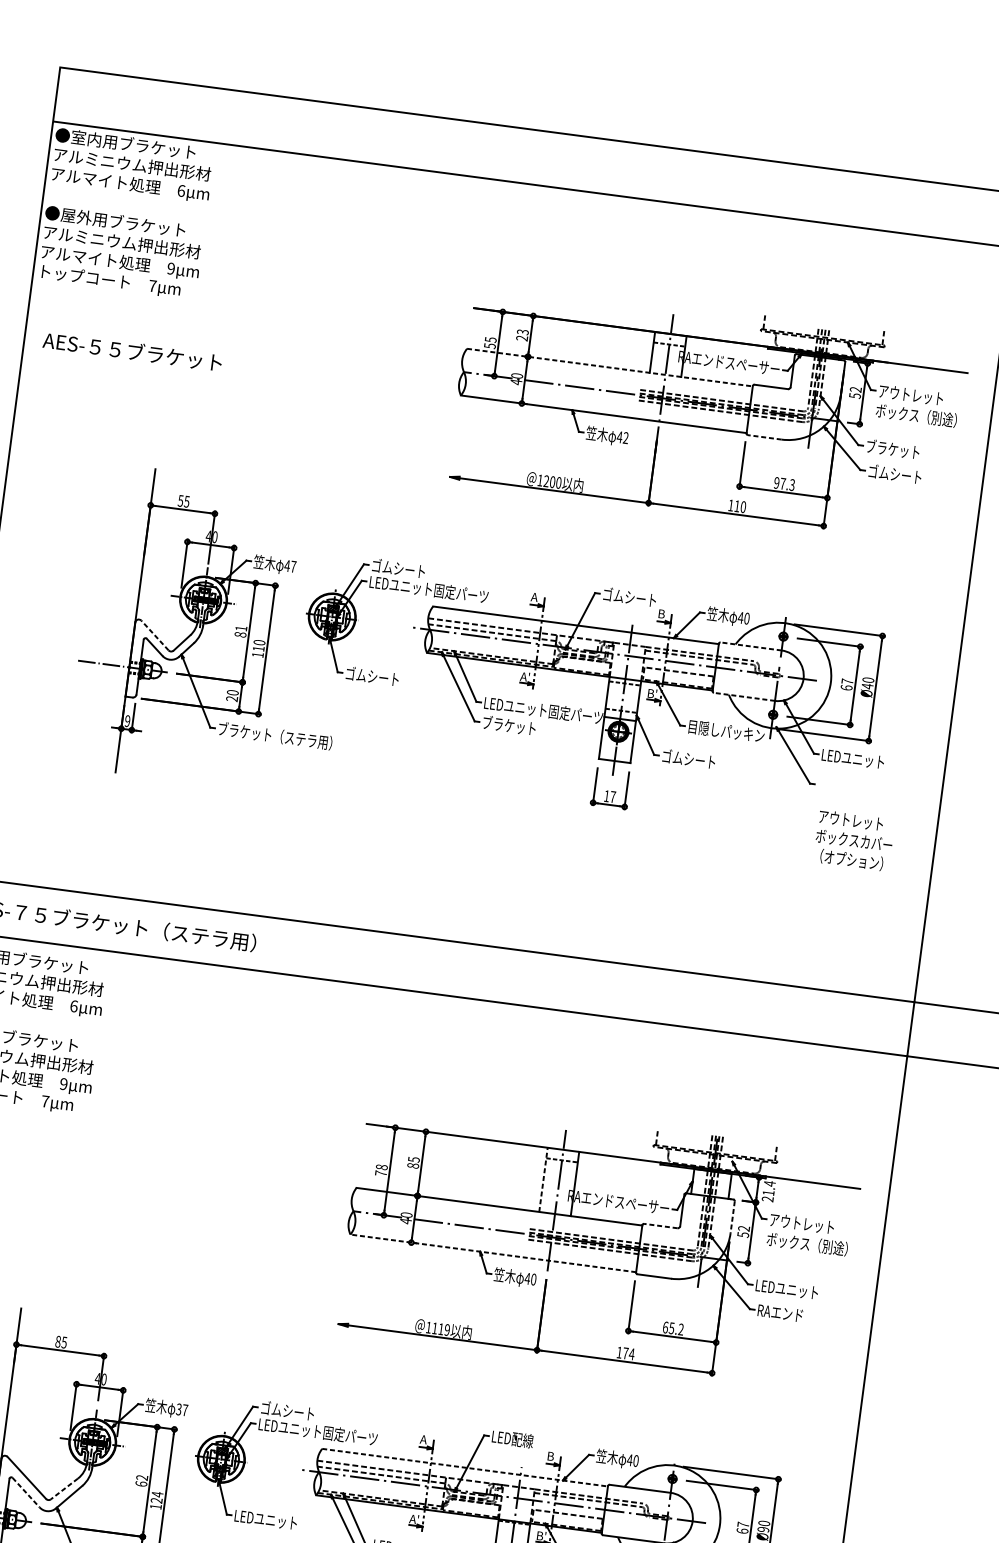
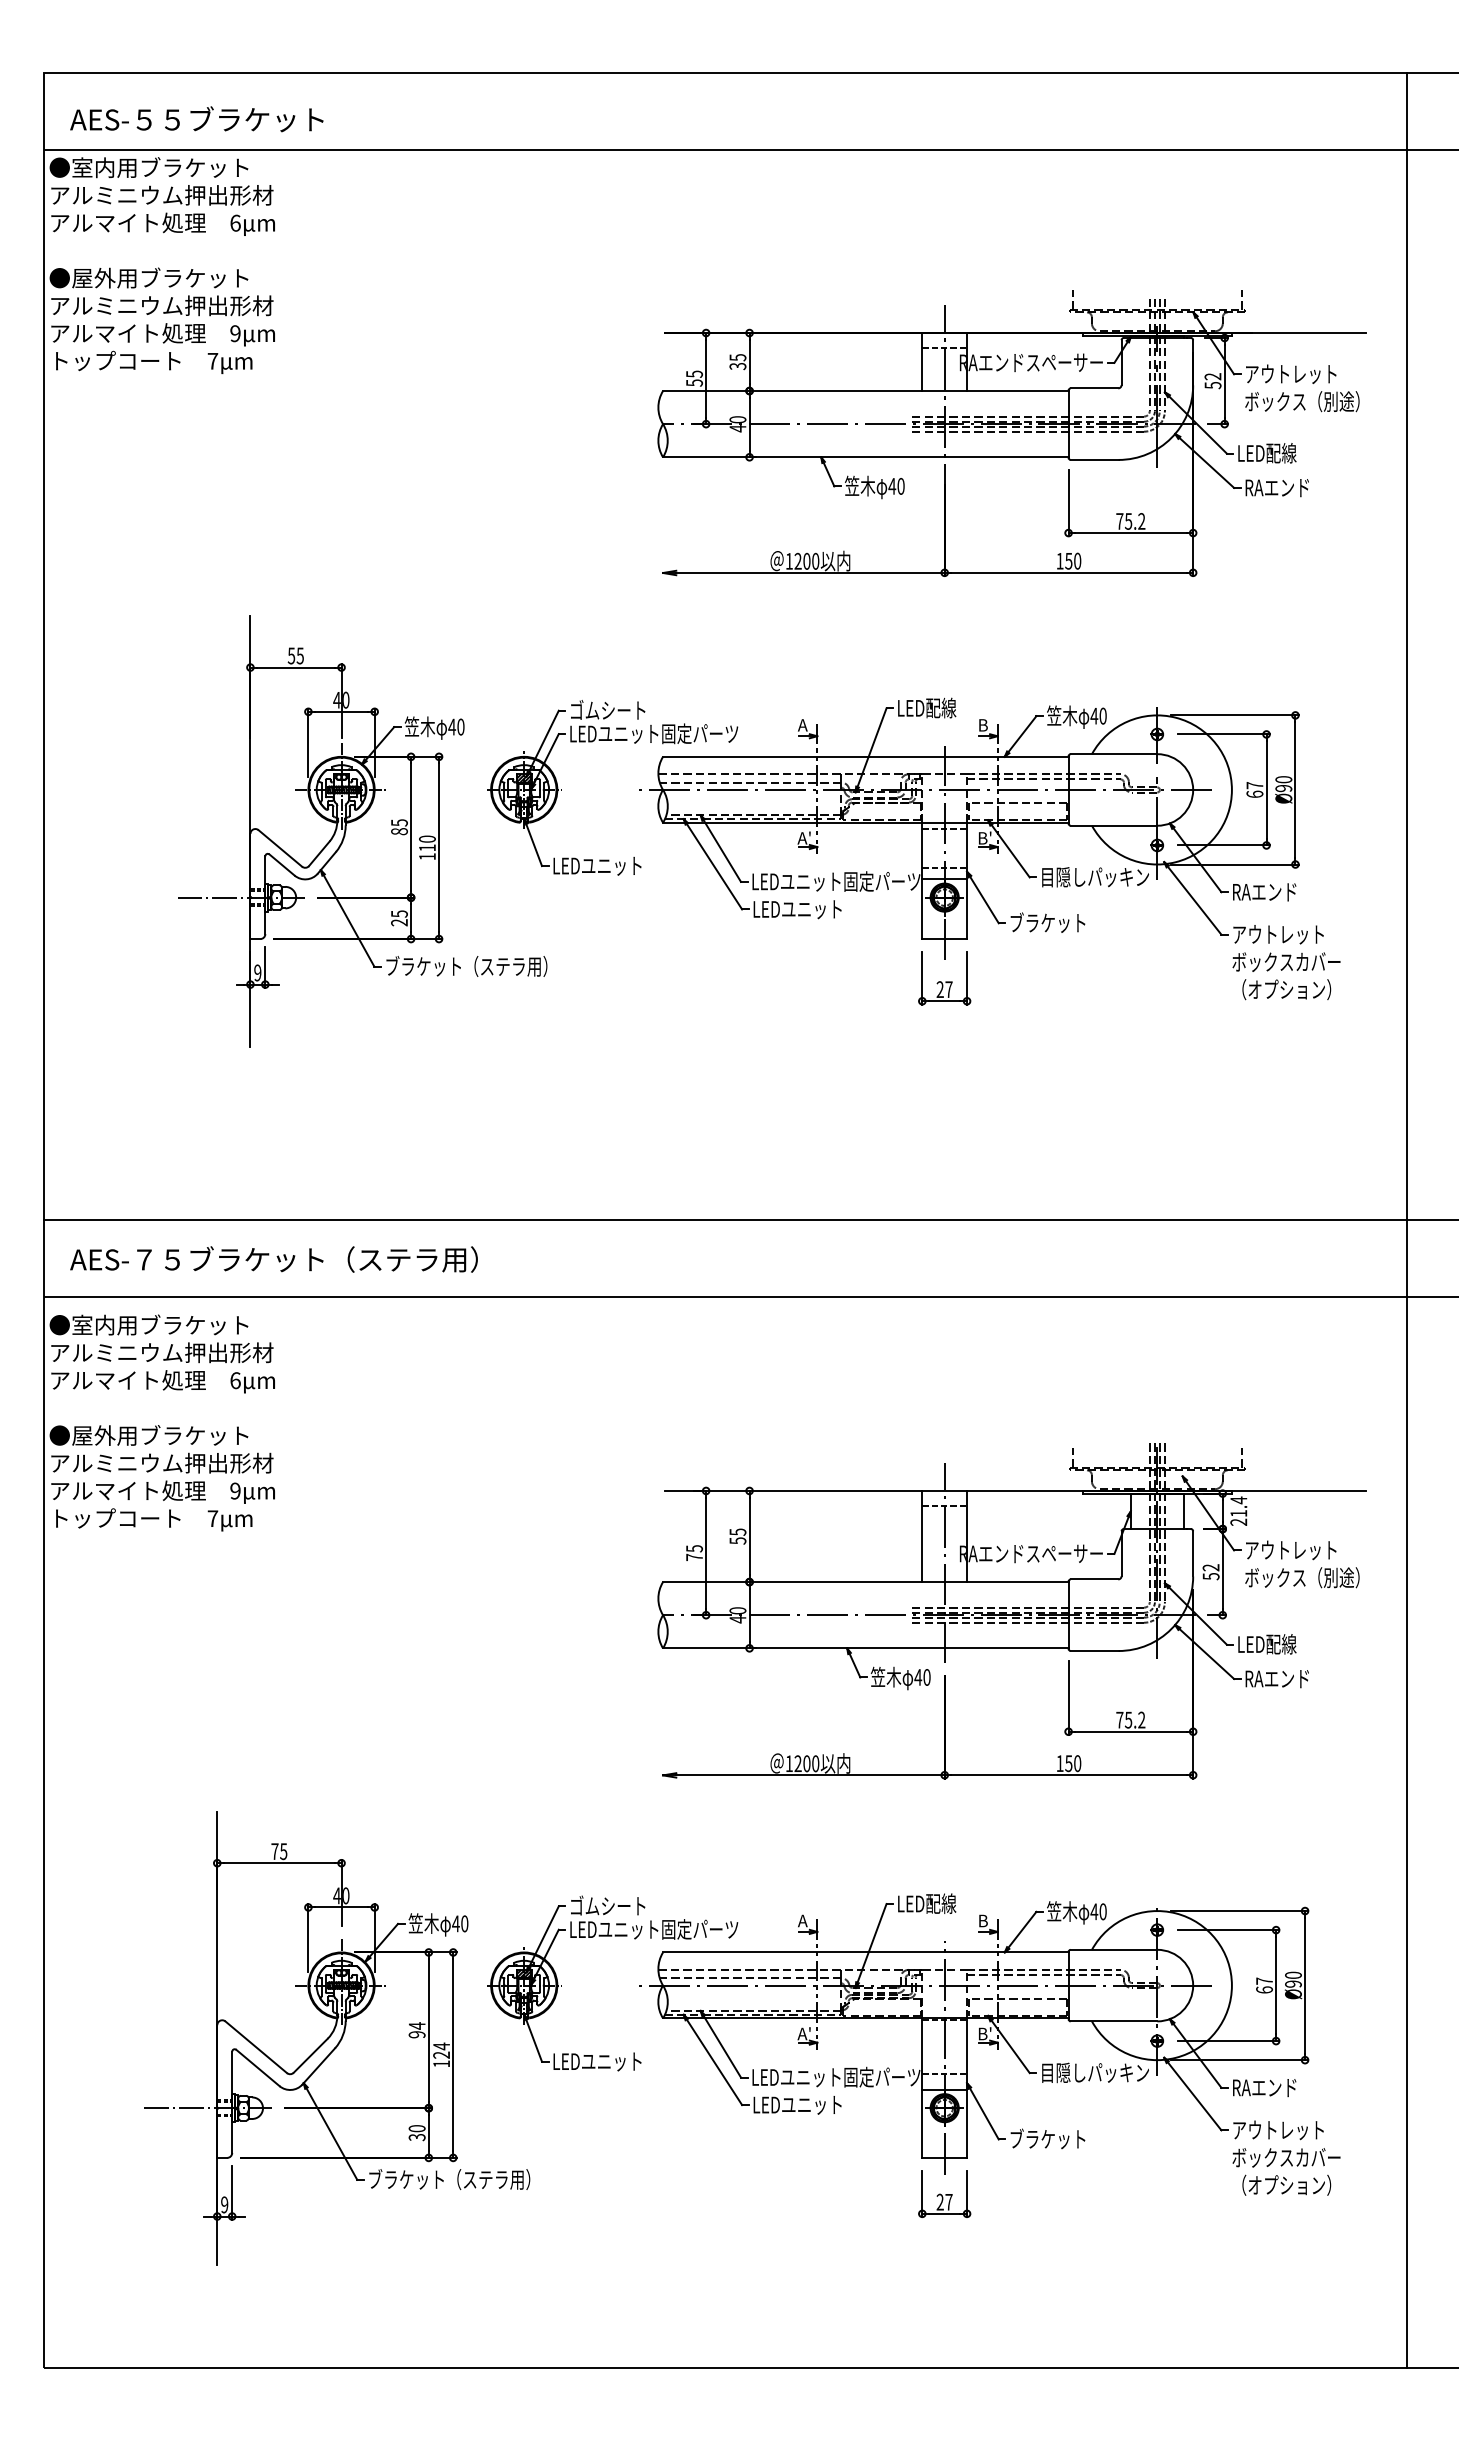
text: (522, 335) -> (737, 362), 23 -> 35
text: (132, 351) -> (196, 119), moved
line: (609, 367) -> (865, 391), dashed -> solid
line: (764, 437) -> (1094, 459), dashed -> solid
text: (625, 438) -> (900, 486), 42 -> 40
text: (892, 448) -> (1275, 452), ブラケット -> LED配線
text: (894, 474) -> (1282, 487), ゴムシート -> RAエンド
text: (784, 484) -> (1130, 521), 97.3 -> 75.2
text: (736, 506) -> (1068, 561), 110 -> 150
text: (293, 566) -> (460, 726), 47 -> 40
text: (629, 597) -> (935, 707), ゴムシート -> LED配線
text: (241, 628) -> (399, 822), 81 -> 85
line: (154, 635) -> (279, 848), dashed -> solid
line: (750, 646) -> (1113, 754), dashed -> solid
text: (376, 676) -> (597, 865), ゴムシート -> LEDユニット
text: (867, 686) -> (1283, 788), Ø40 -> Ø90
text: (232, 692) -> (399, 913), 20 -> 25
line: (744, 696) -> (1113, 825), dashed -> solid
text: (513, 725) -> (797, 908), ブラケット -> LEDユニット
text: (683, 758) -> (1040, 922), ゴムシート -> ブラケット
text: (853, 759) -> (1277, 892), LEDユニット -> RAエンド
text: (606, 796) -> (939, 989), 17 -> 27
text: (854, 840) -> (1286, 962), moved
text: (412, 1165) -> (737, 1540), 85 -> 55
text: (381, 1167) -> (694, 1548), 78 -> 75
line: (543, 1179) -> (922, 1536), dashed -> solid
line: (732, 1216) -> (1193, 1553), dashed -> solid
line: (660, 1226) -> (1094, 1579), dashed -> solid
line: (493, 1253) -> (865, 1648), dashed -> solid
text: (797, 1290) -> (1296, 1644), LEDユニット -> LED配線
text: (665, 1327) -> (1119, 1719), 65.2 -> 75.2
text: (440, 1329) -> (806, 1763), 1119 -> 1200
text: (57, 1341) -> (274, 1851), 85 -> 75
text: (628, 1353) -> (1073, 1763), 174 -> 150
text: (182, 1409) -> (460, 1923), 37 -> 40
line: (464, 1467) -> (865, 1952), dashed -> solid
text: (141, 1480) -> (416, 2030), 62 -> 94
line: (64, 1489) -> (310, 2056), dashed -> solid
line: (26, 1493) -> (258, 2068), dashed -> solid

